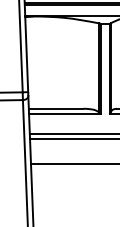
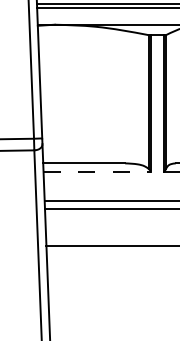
line: (64, 114) -> (96, 172), solid -> dashed

